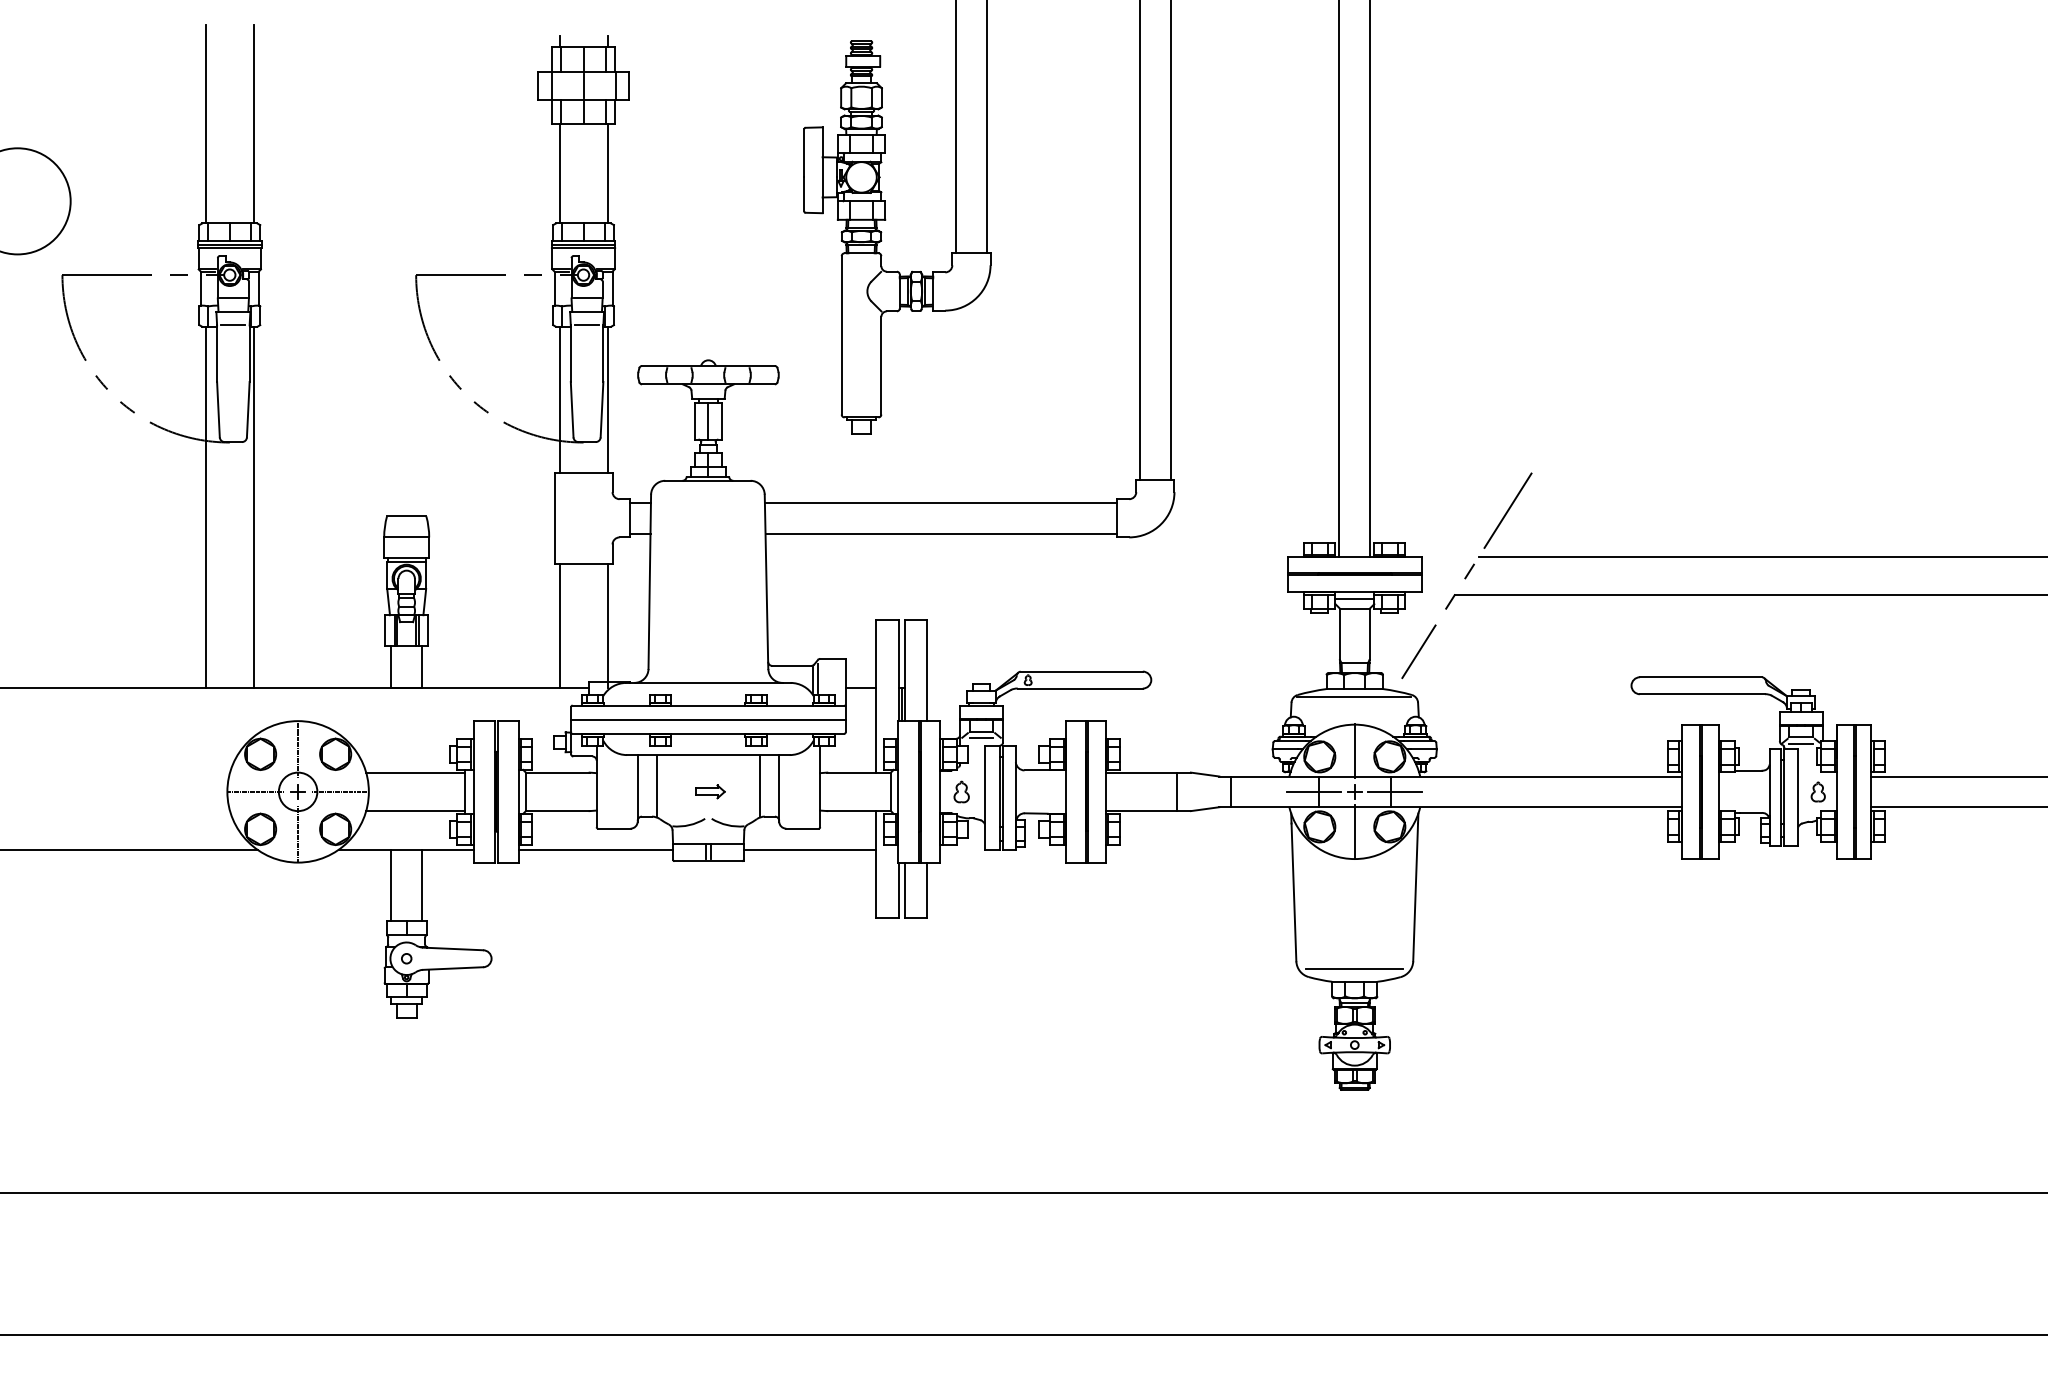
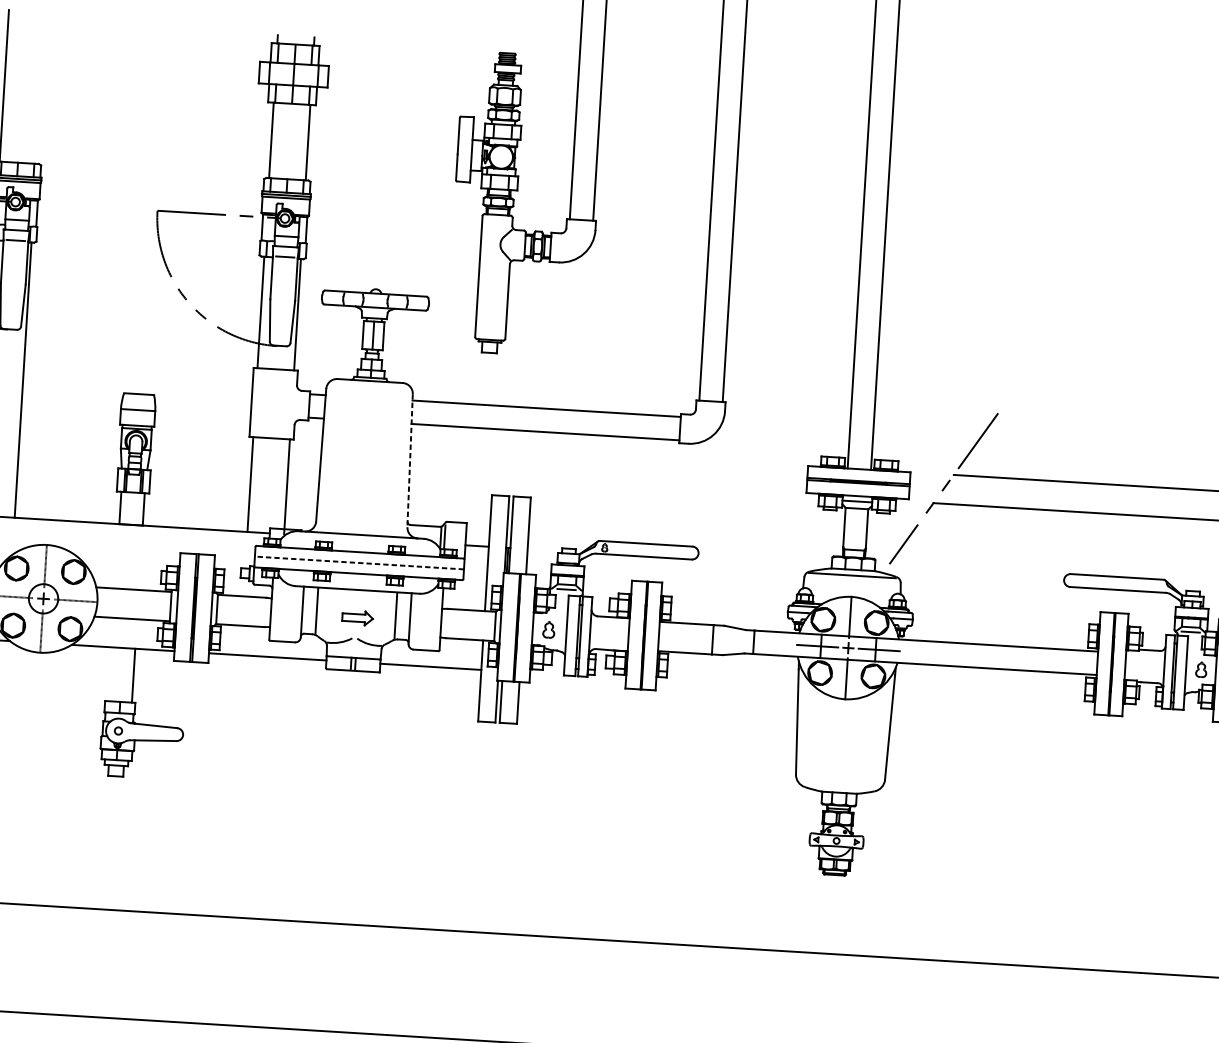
line: (253, 123) -> (40, 87), removed
line: (766, 582) -> (410, 461), solid -> dashed
line: (707, 719) -> (358, 562), solid -> dashed
part: (710, 791) -> (357, 617), size x1.4
line: (391, 884) -> (110, 673), removed
line: (1354, 969) -> (839, 783), removed

